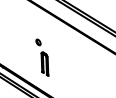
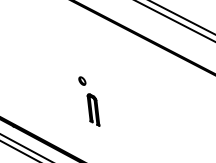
part: (42, 57) -> (89, 101), size x0.7

